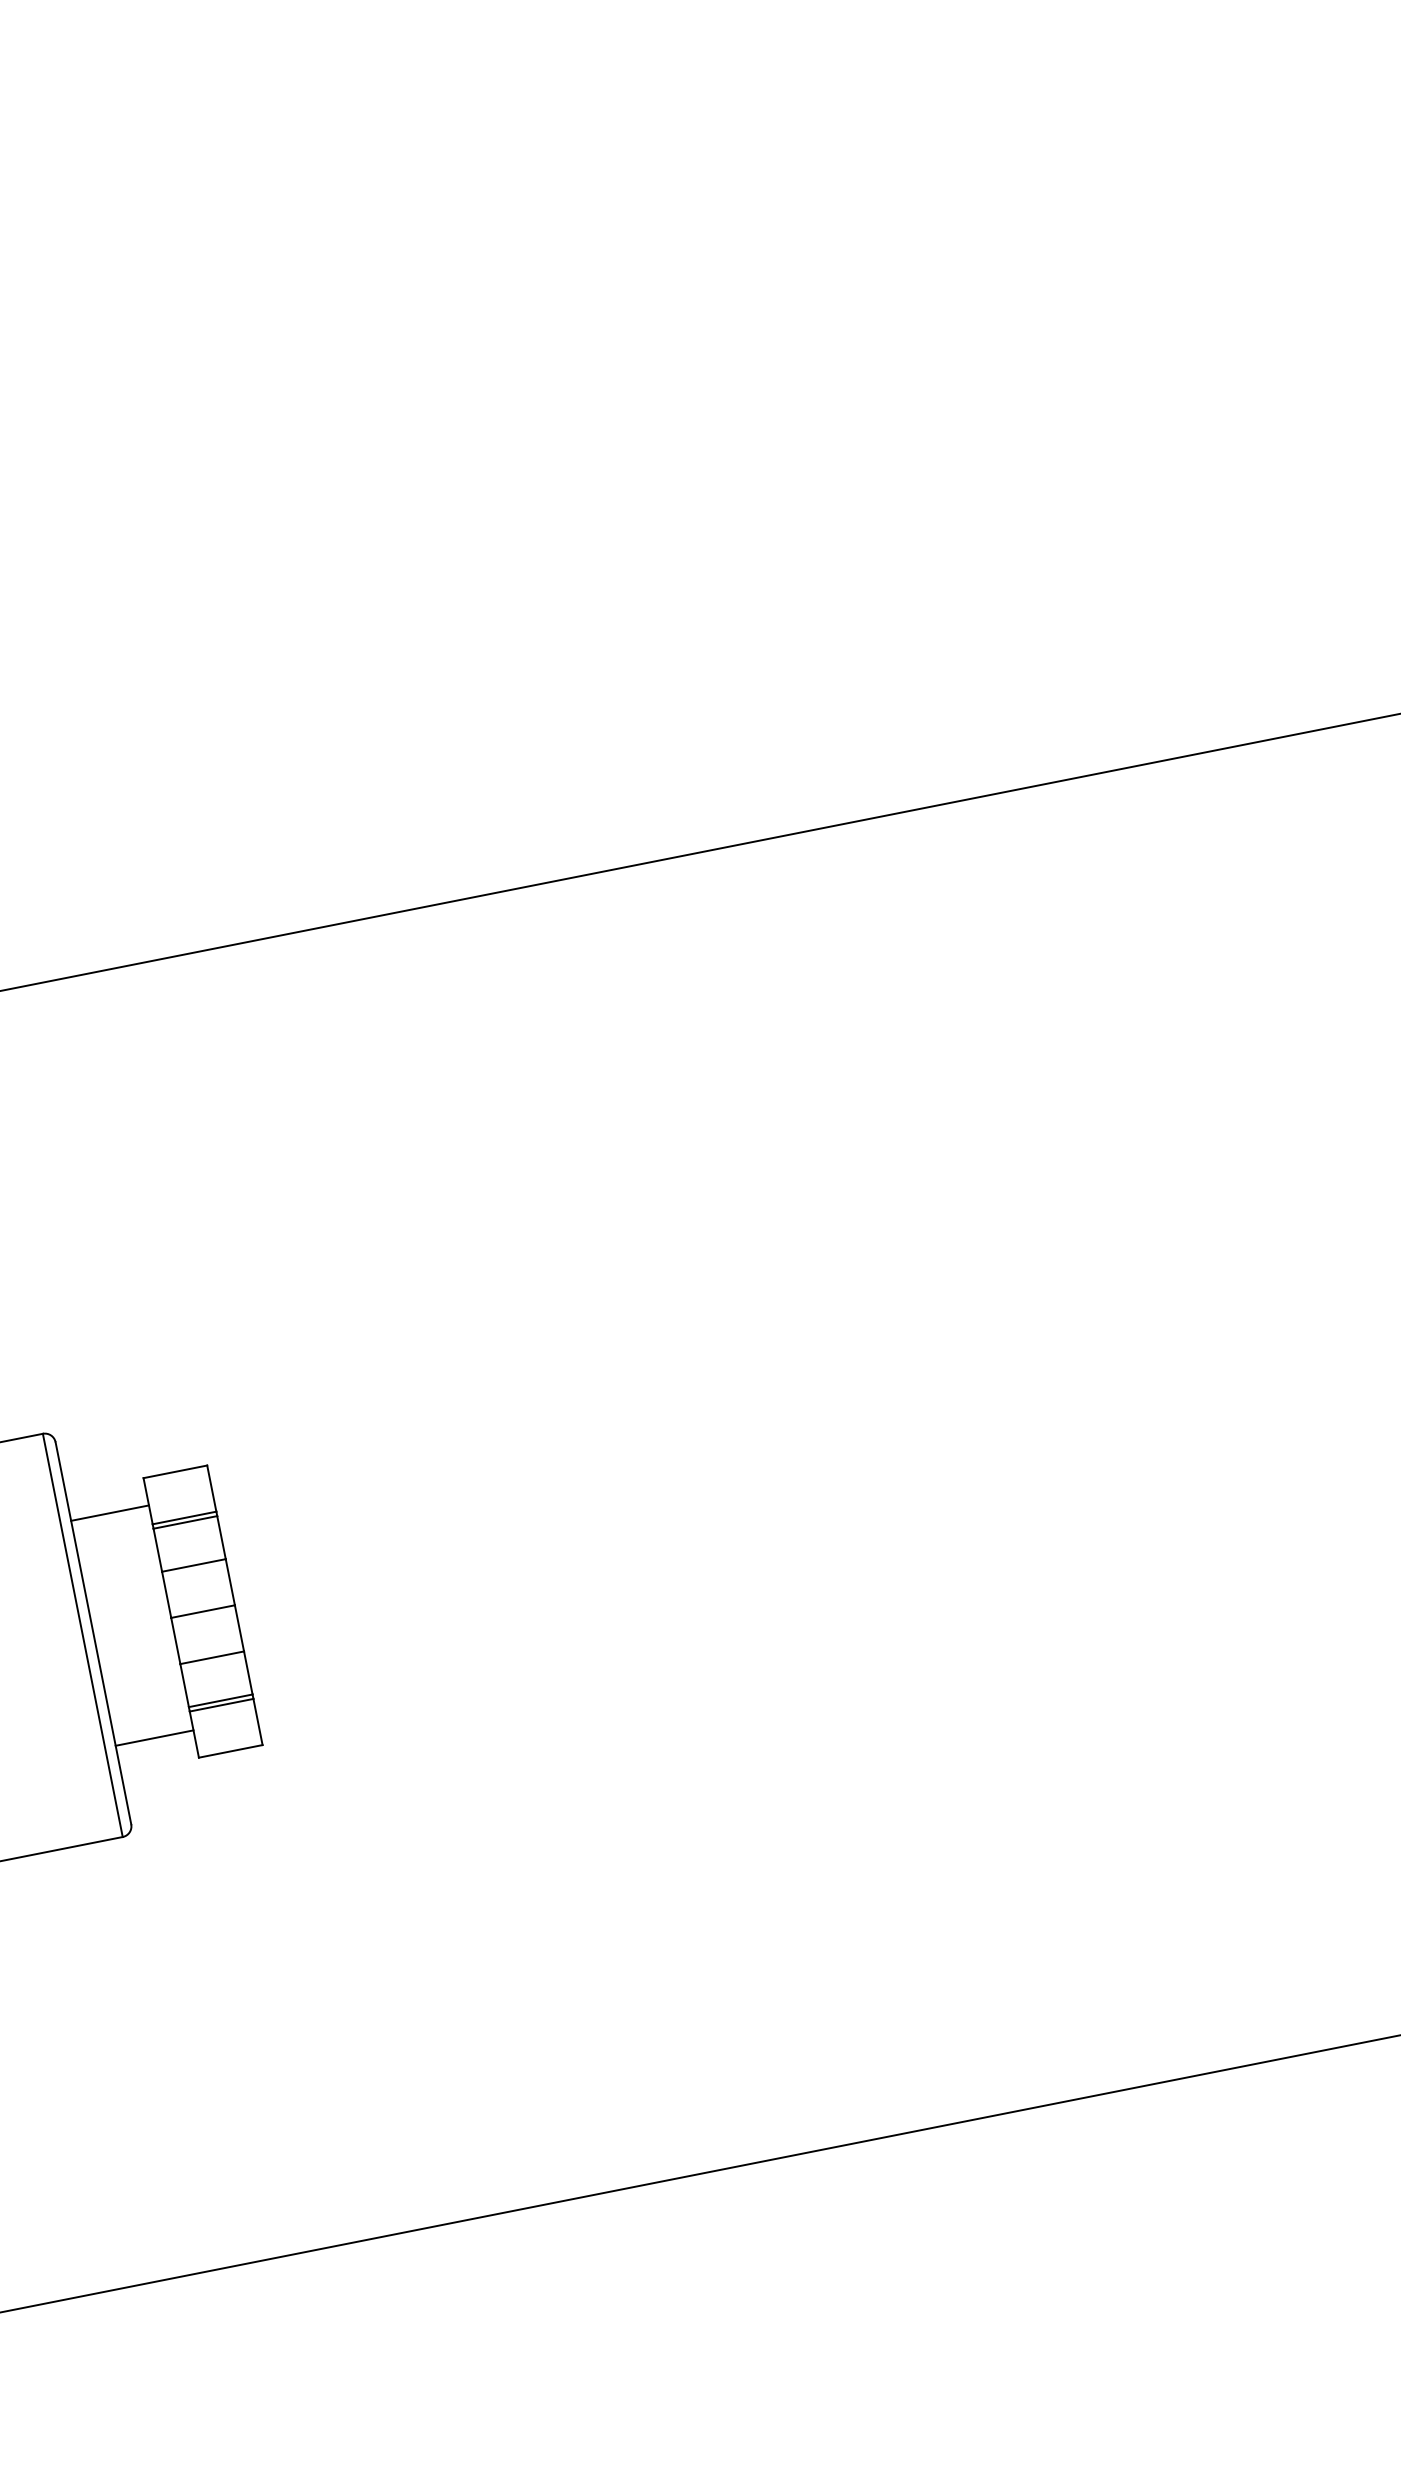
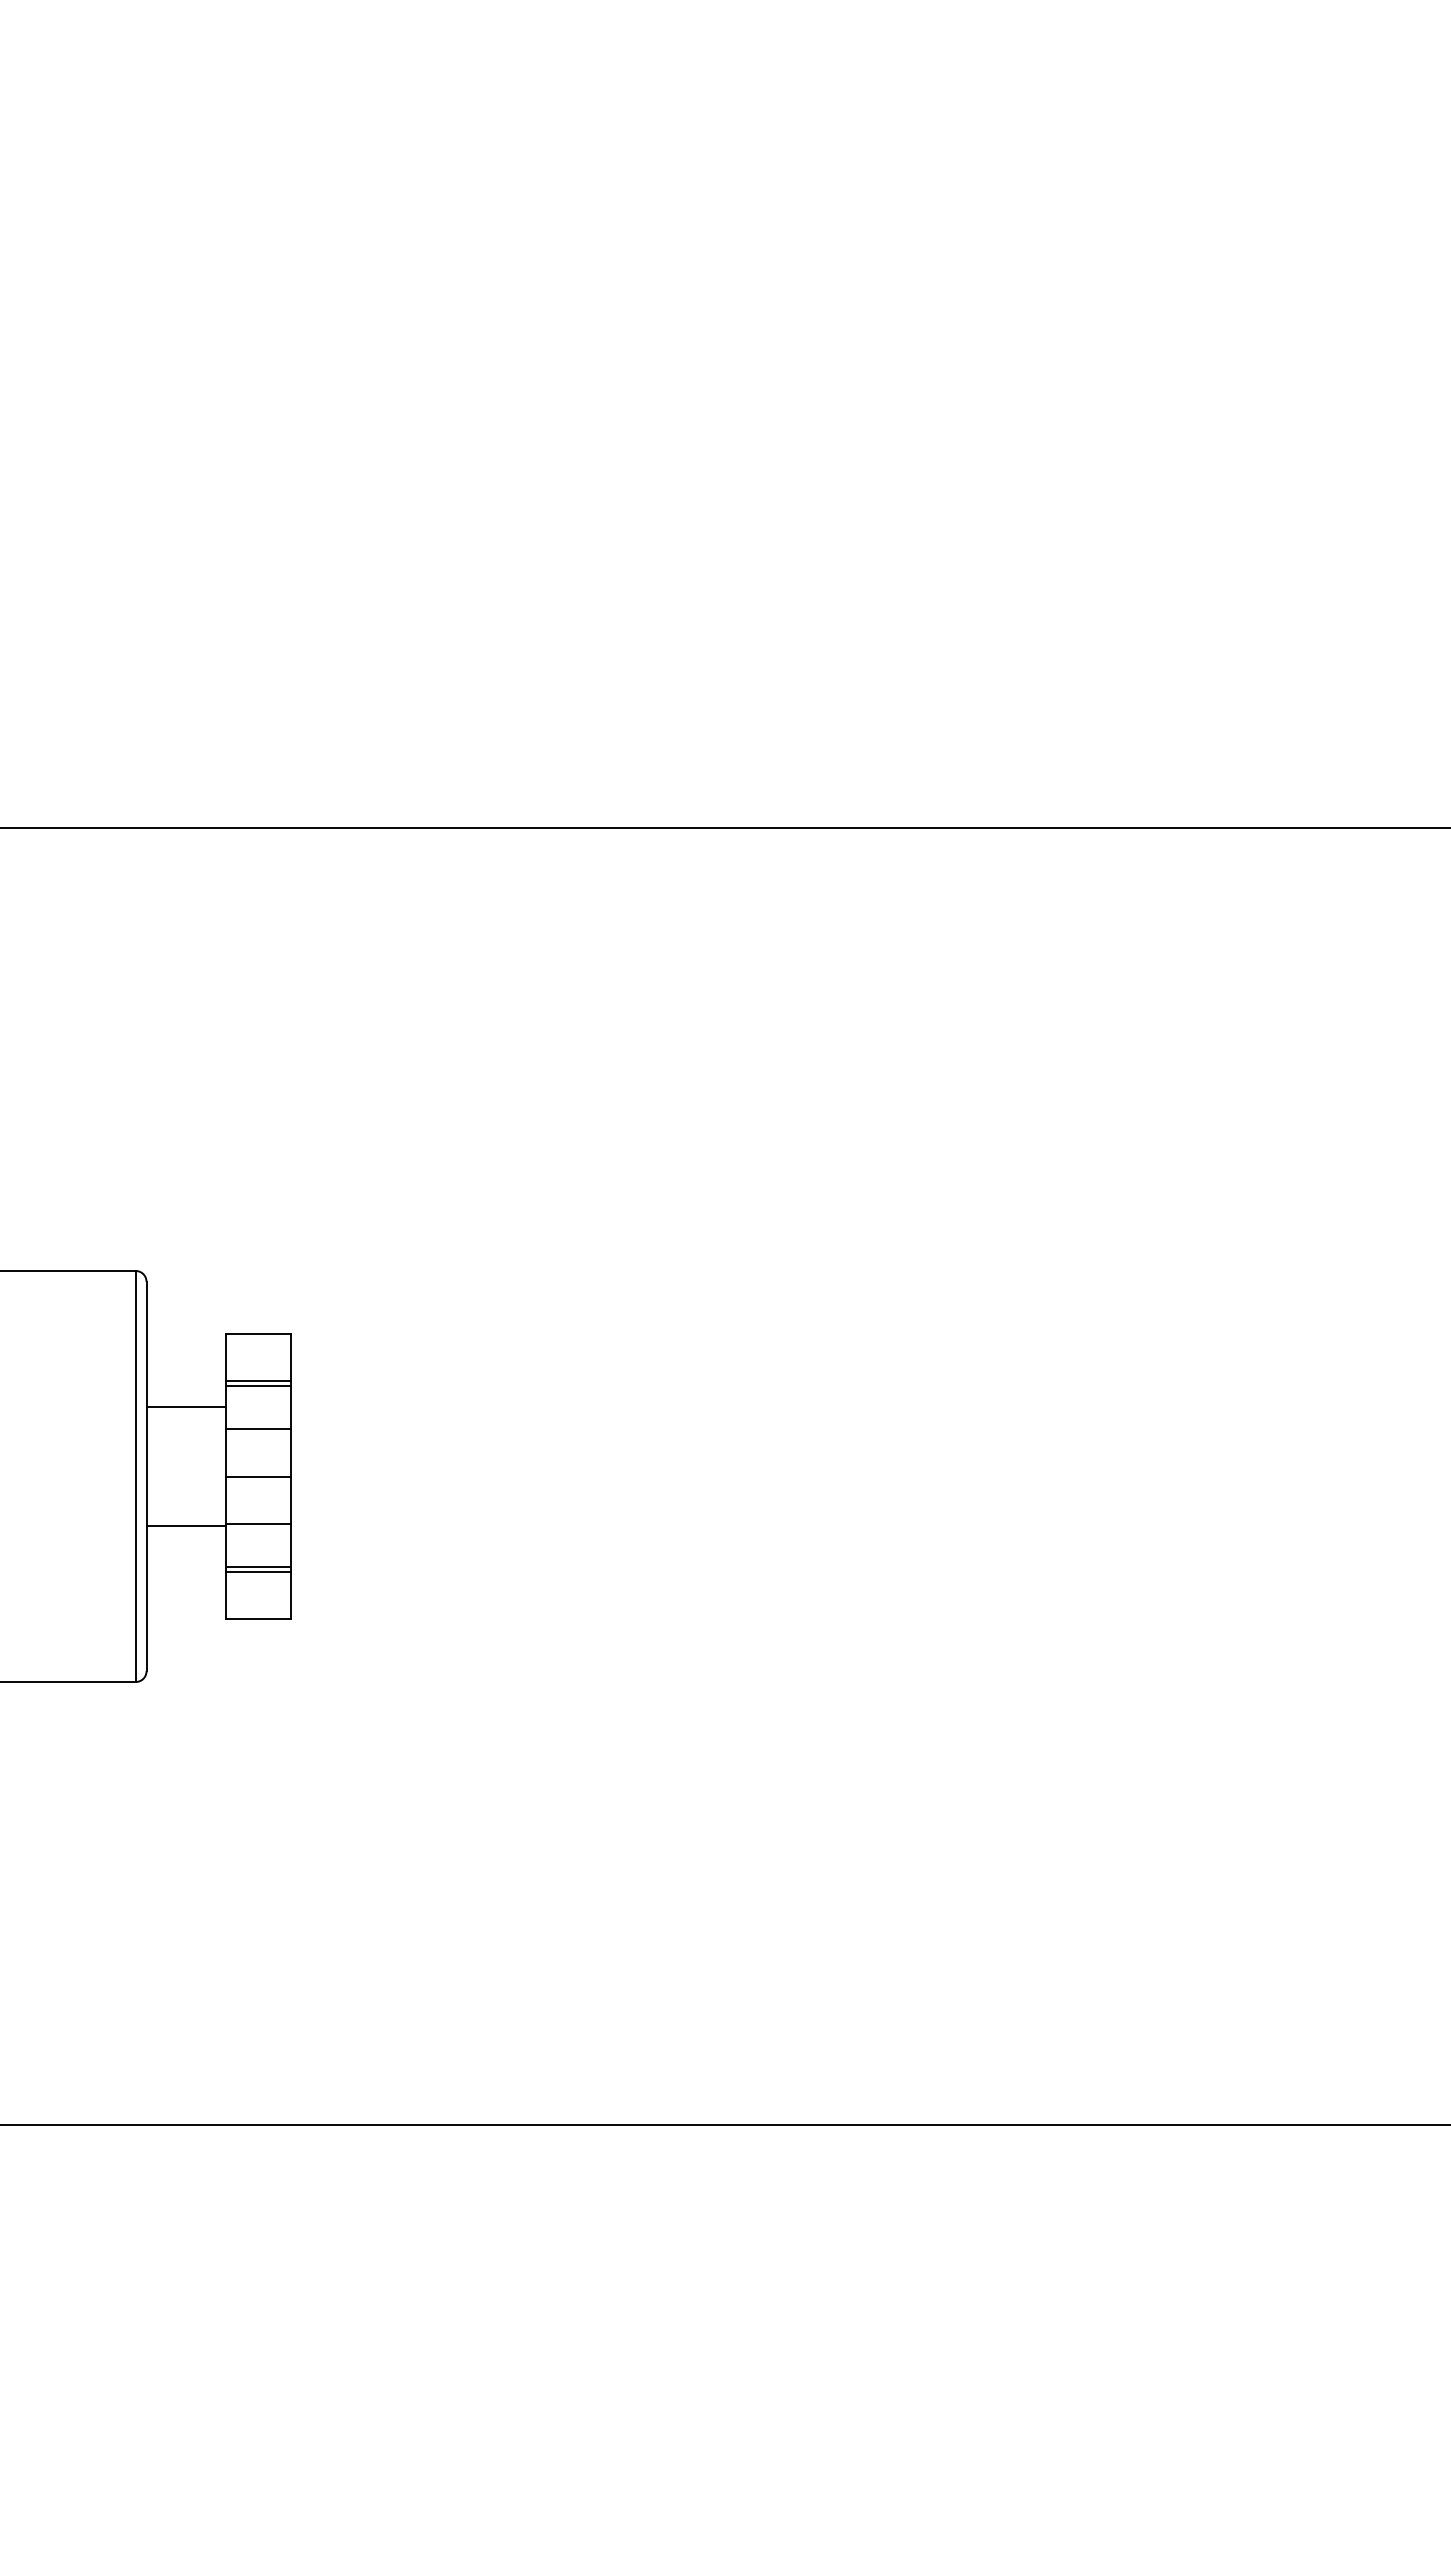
line: (109, 1512) -> (185, 1406), moved
line: (153, 1738) -> (185, 1526), moved

